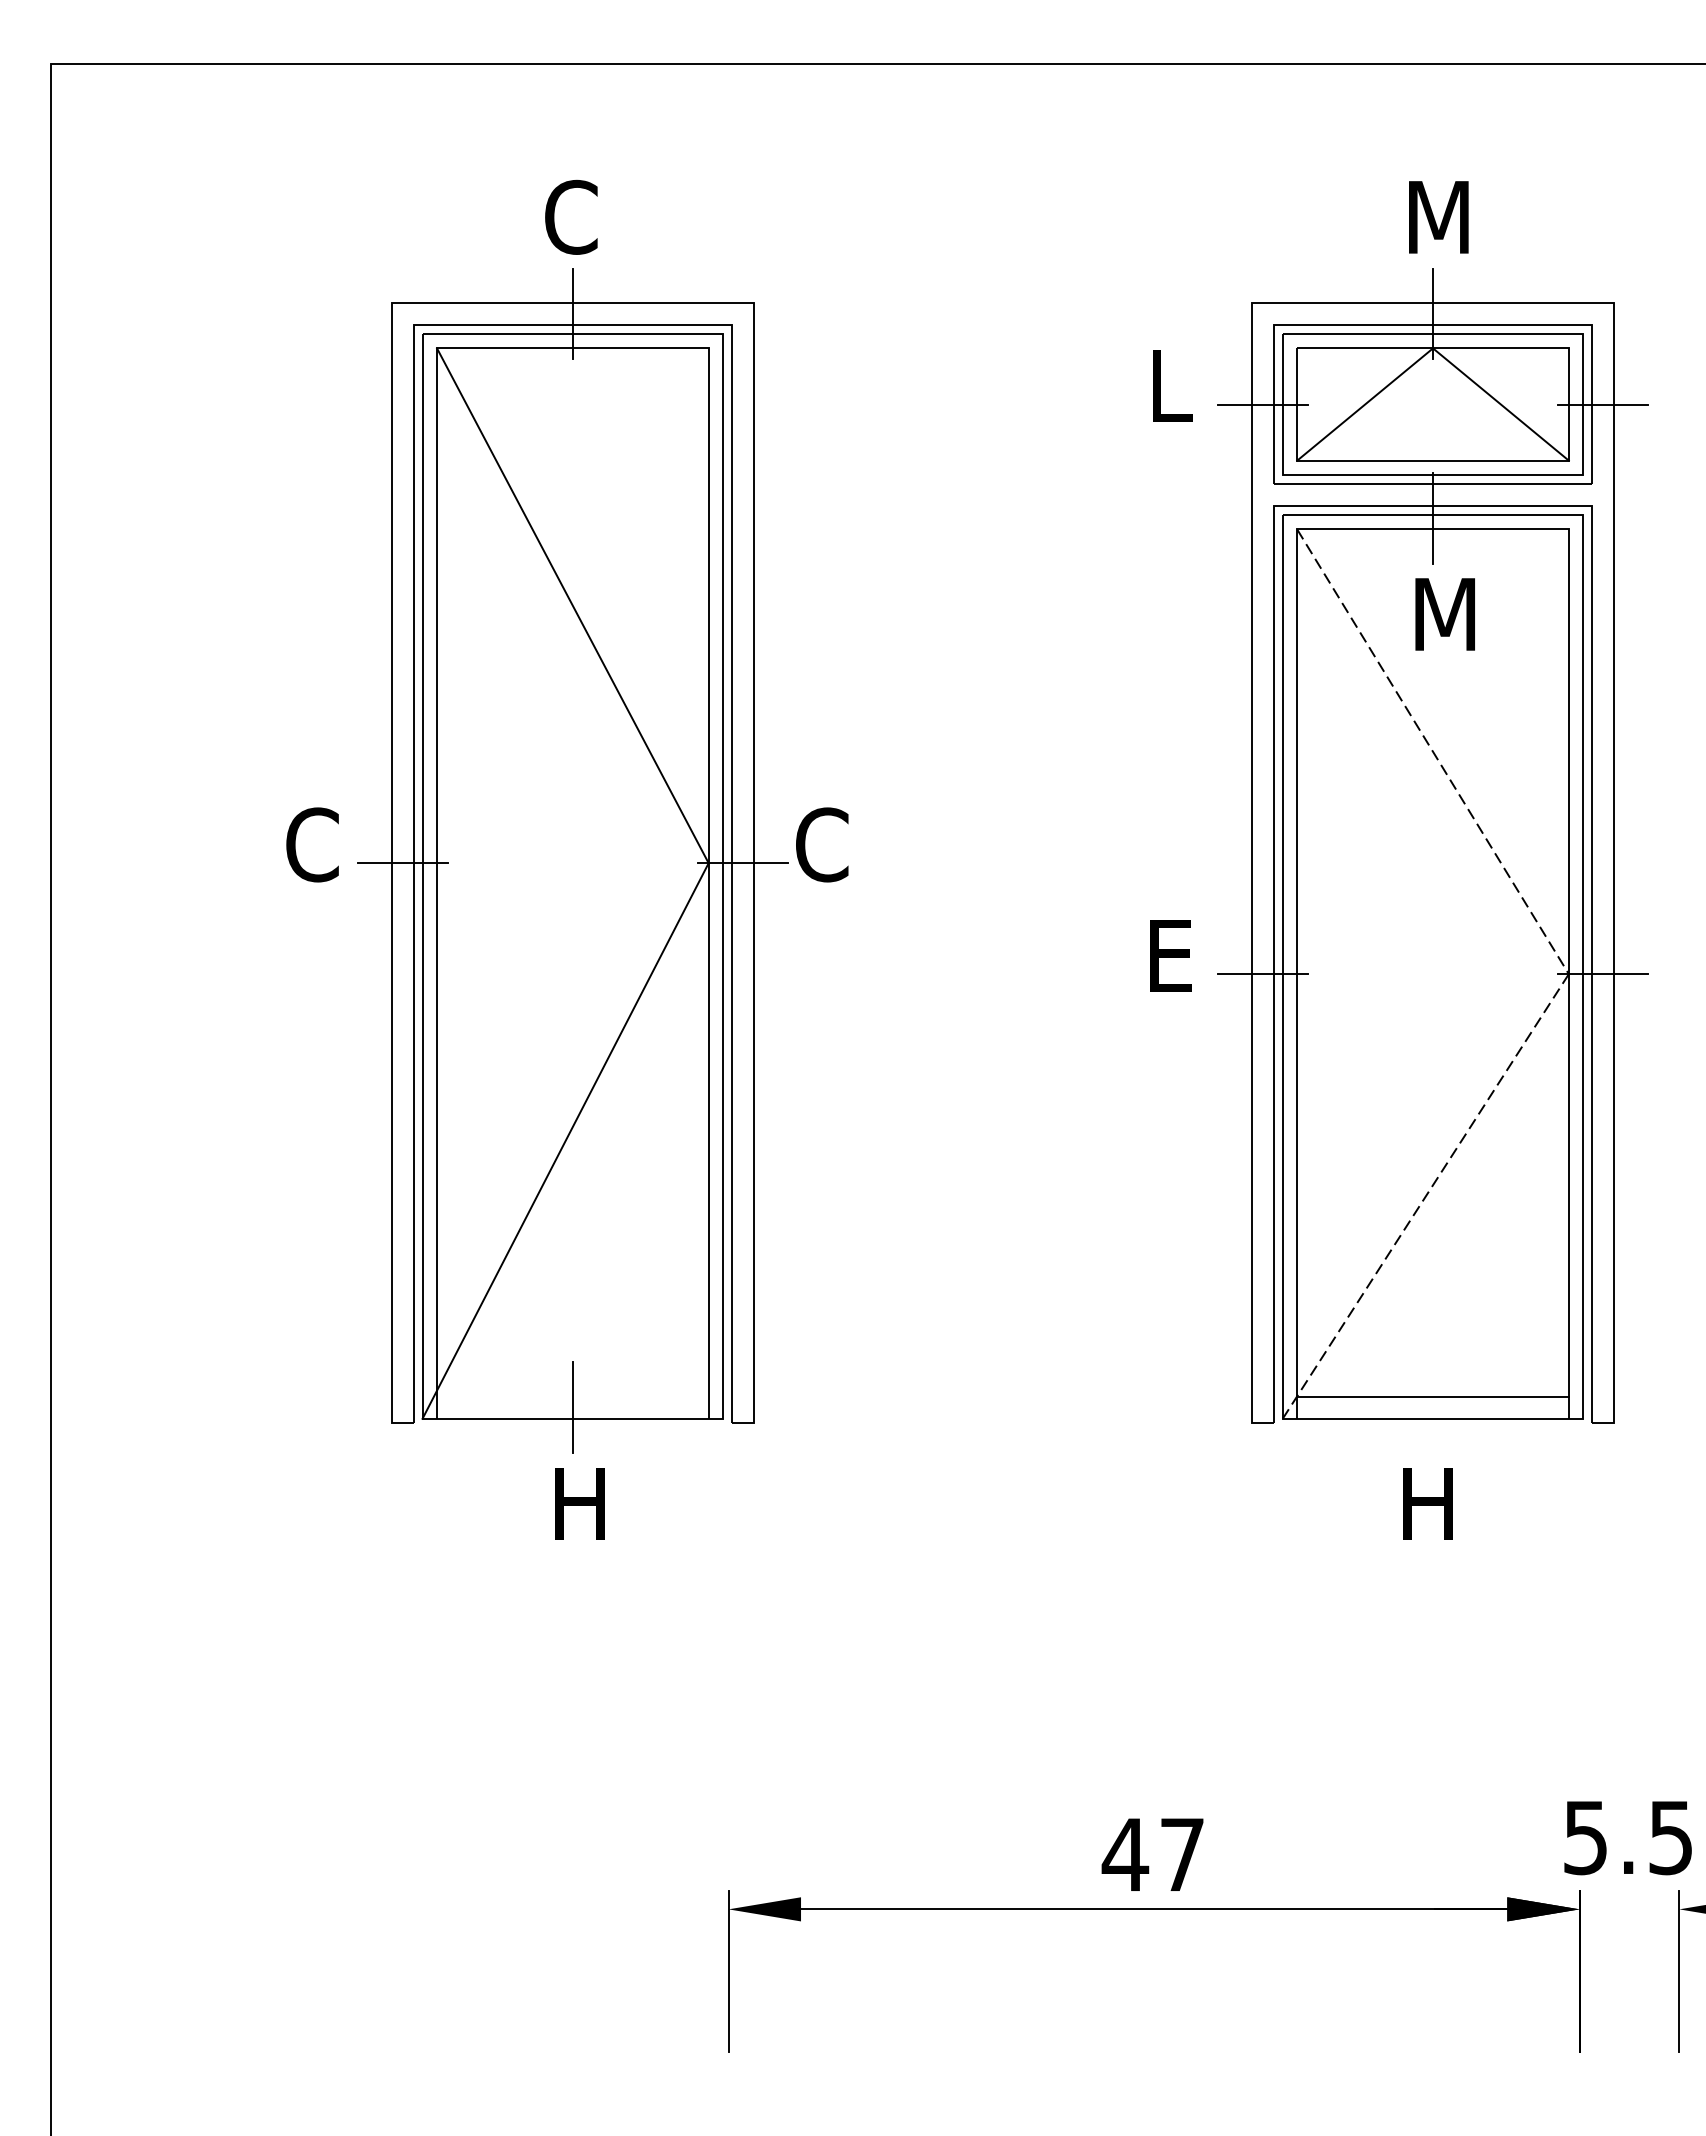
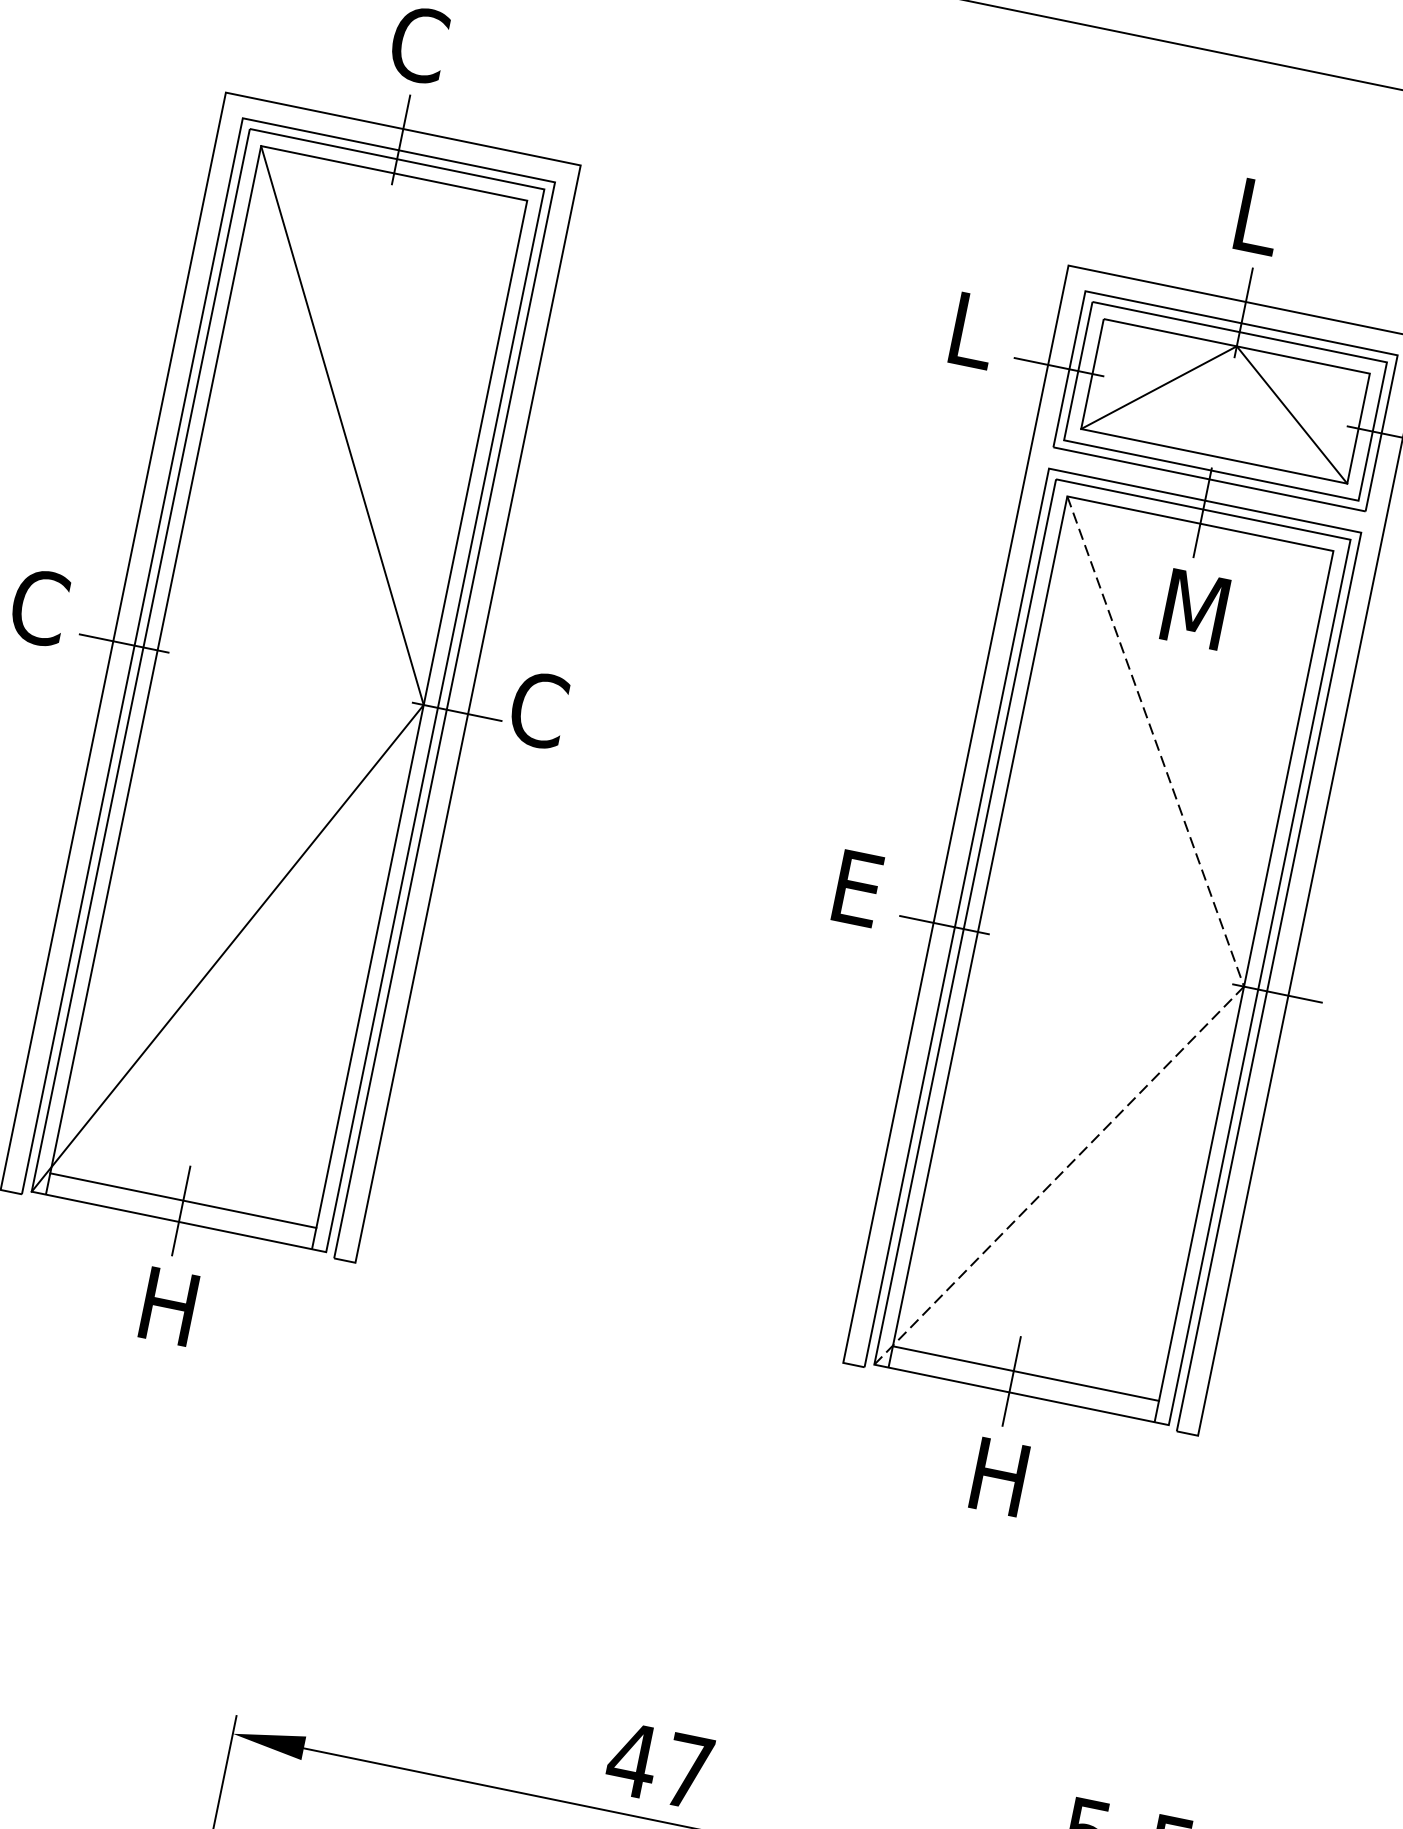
text: (1438, 217) -> (1268, 219), M -> L
line: (572, 1397) -> (182, 1201), added
line: (1420, 1407) -> (1011, 1381), added

